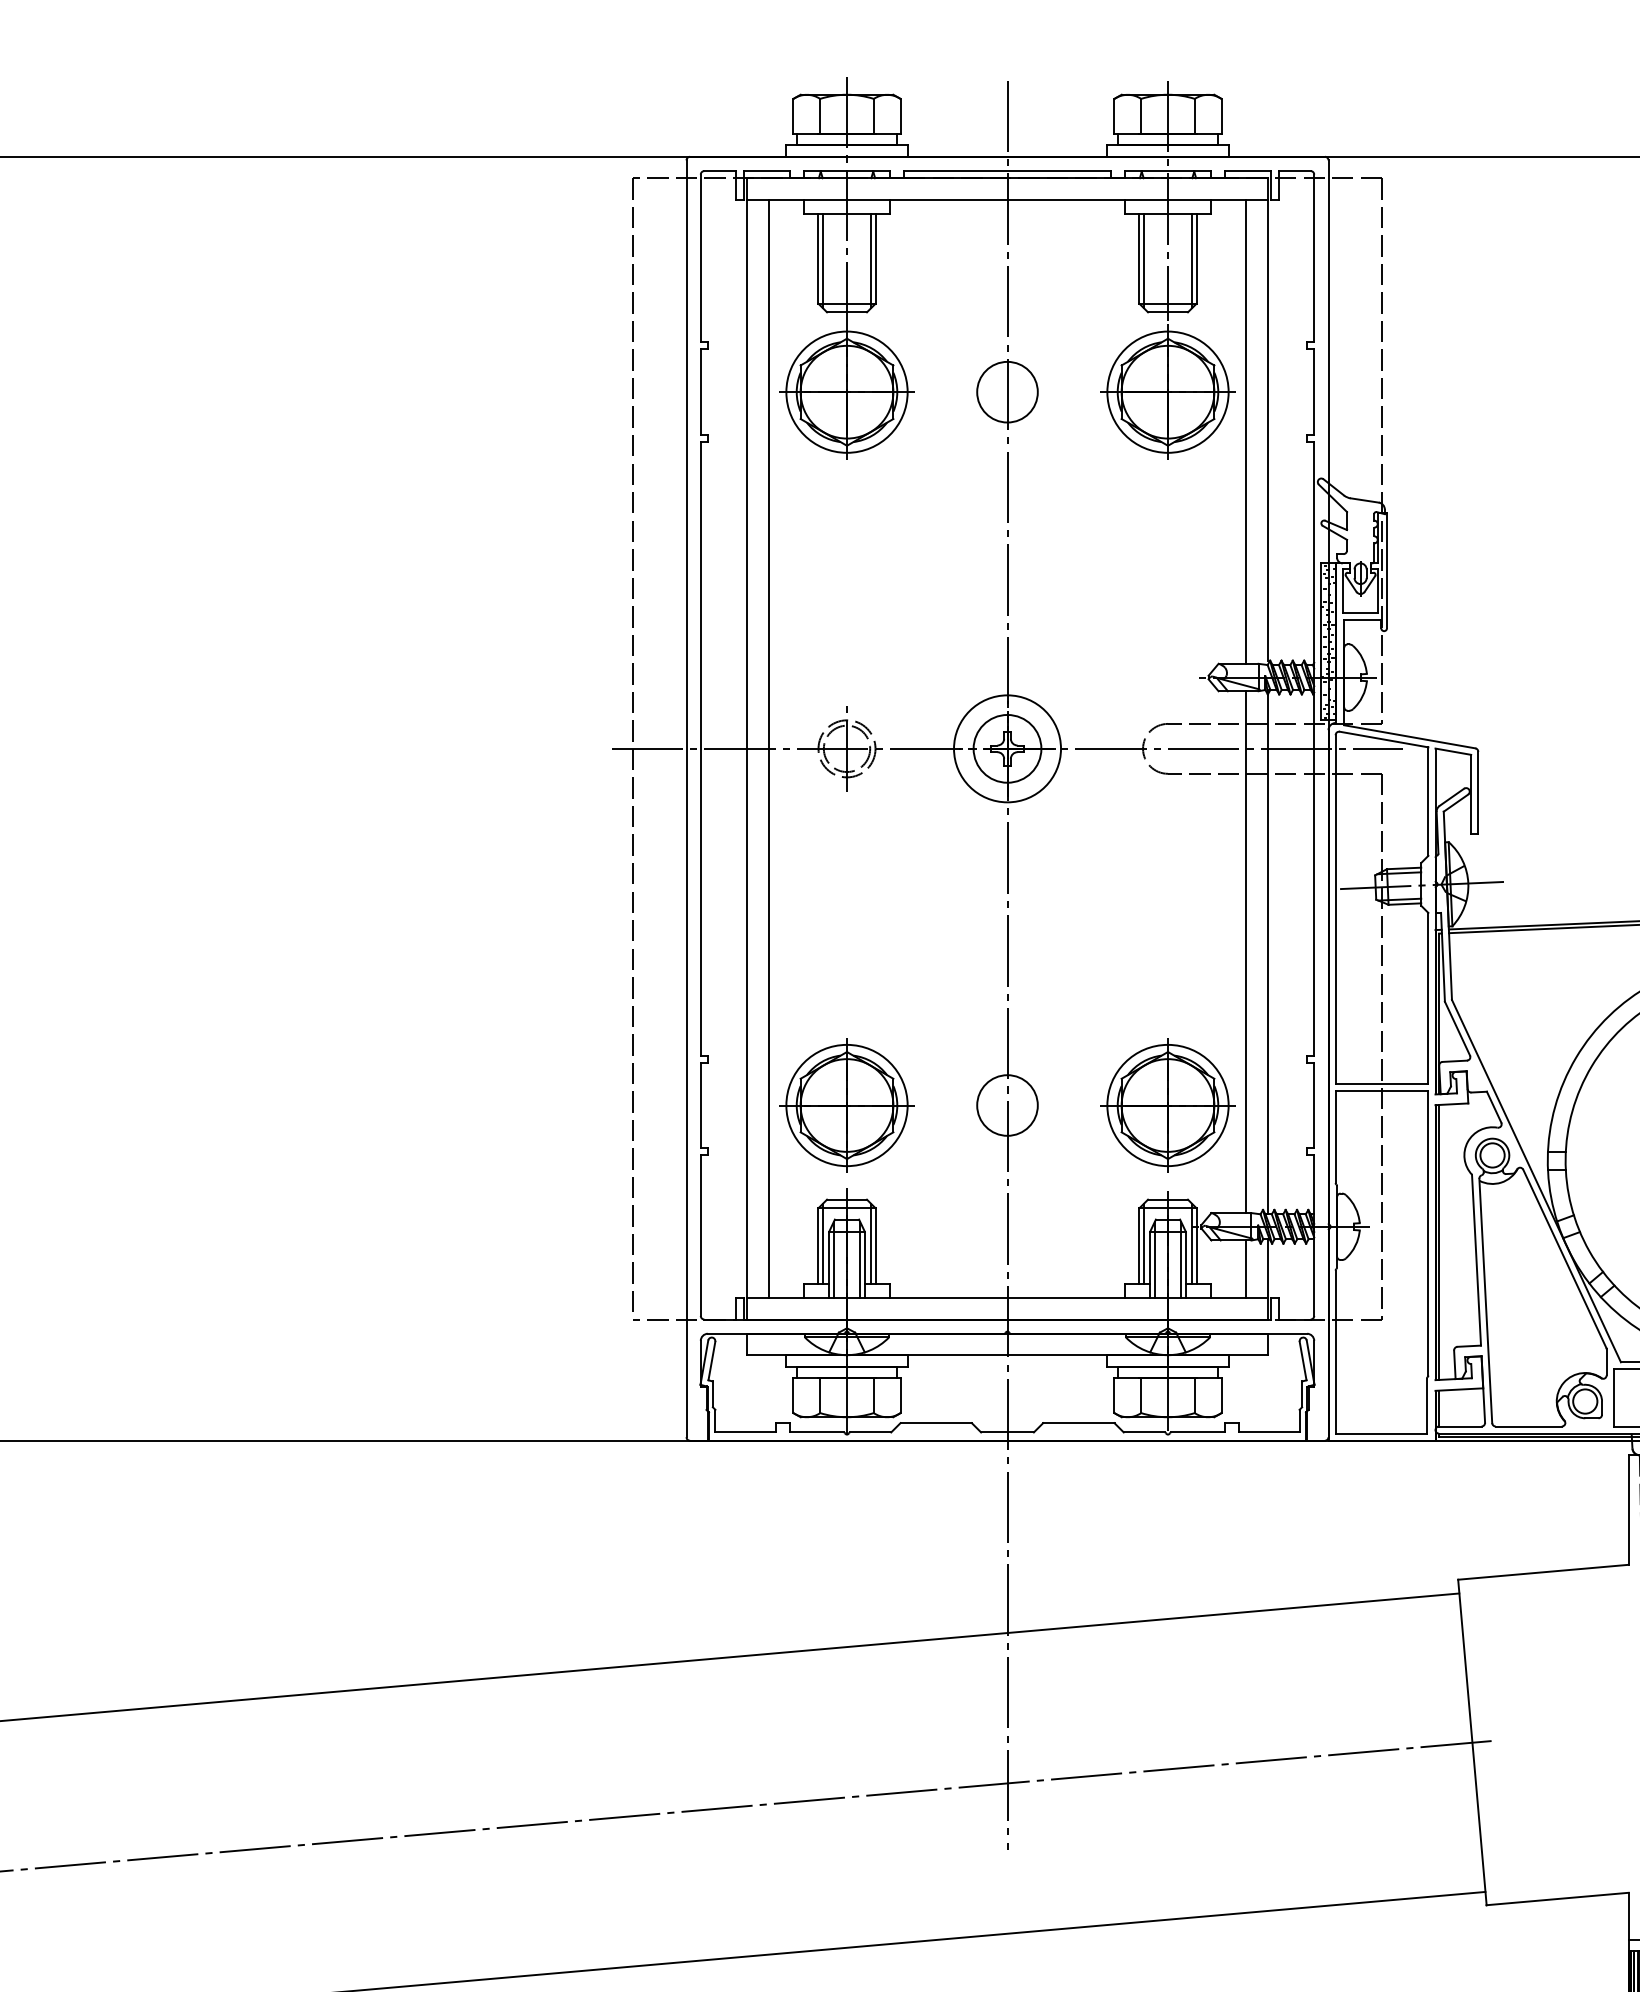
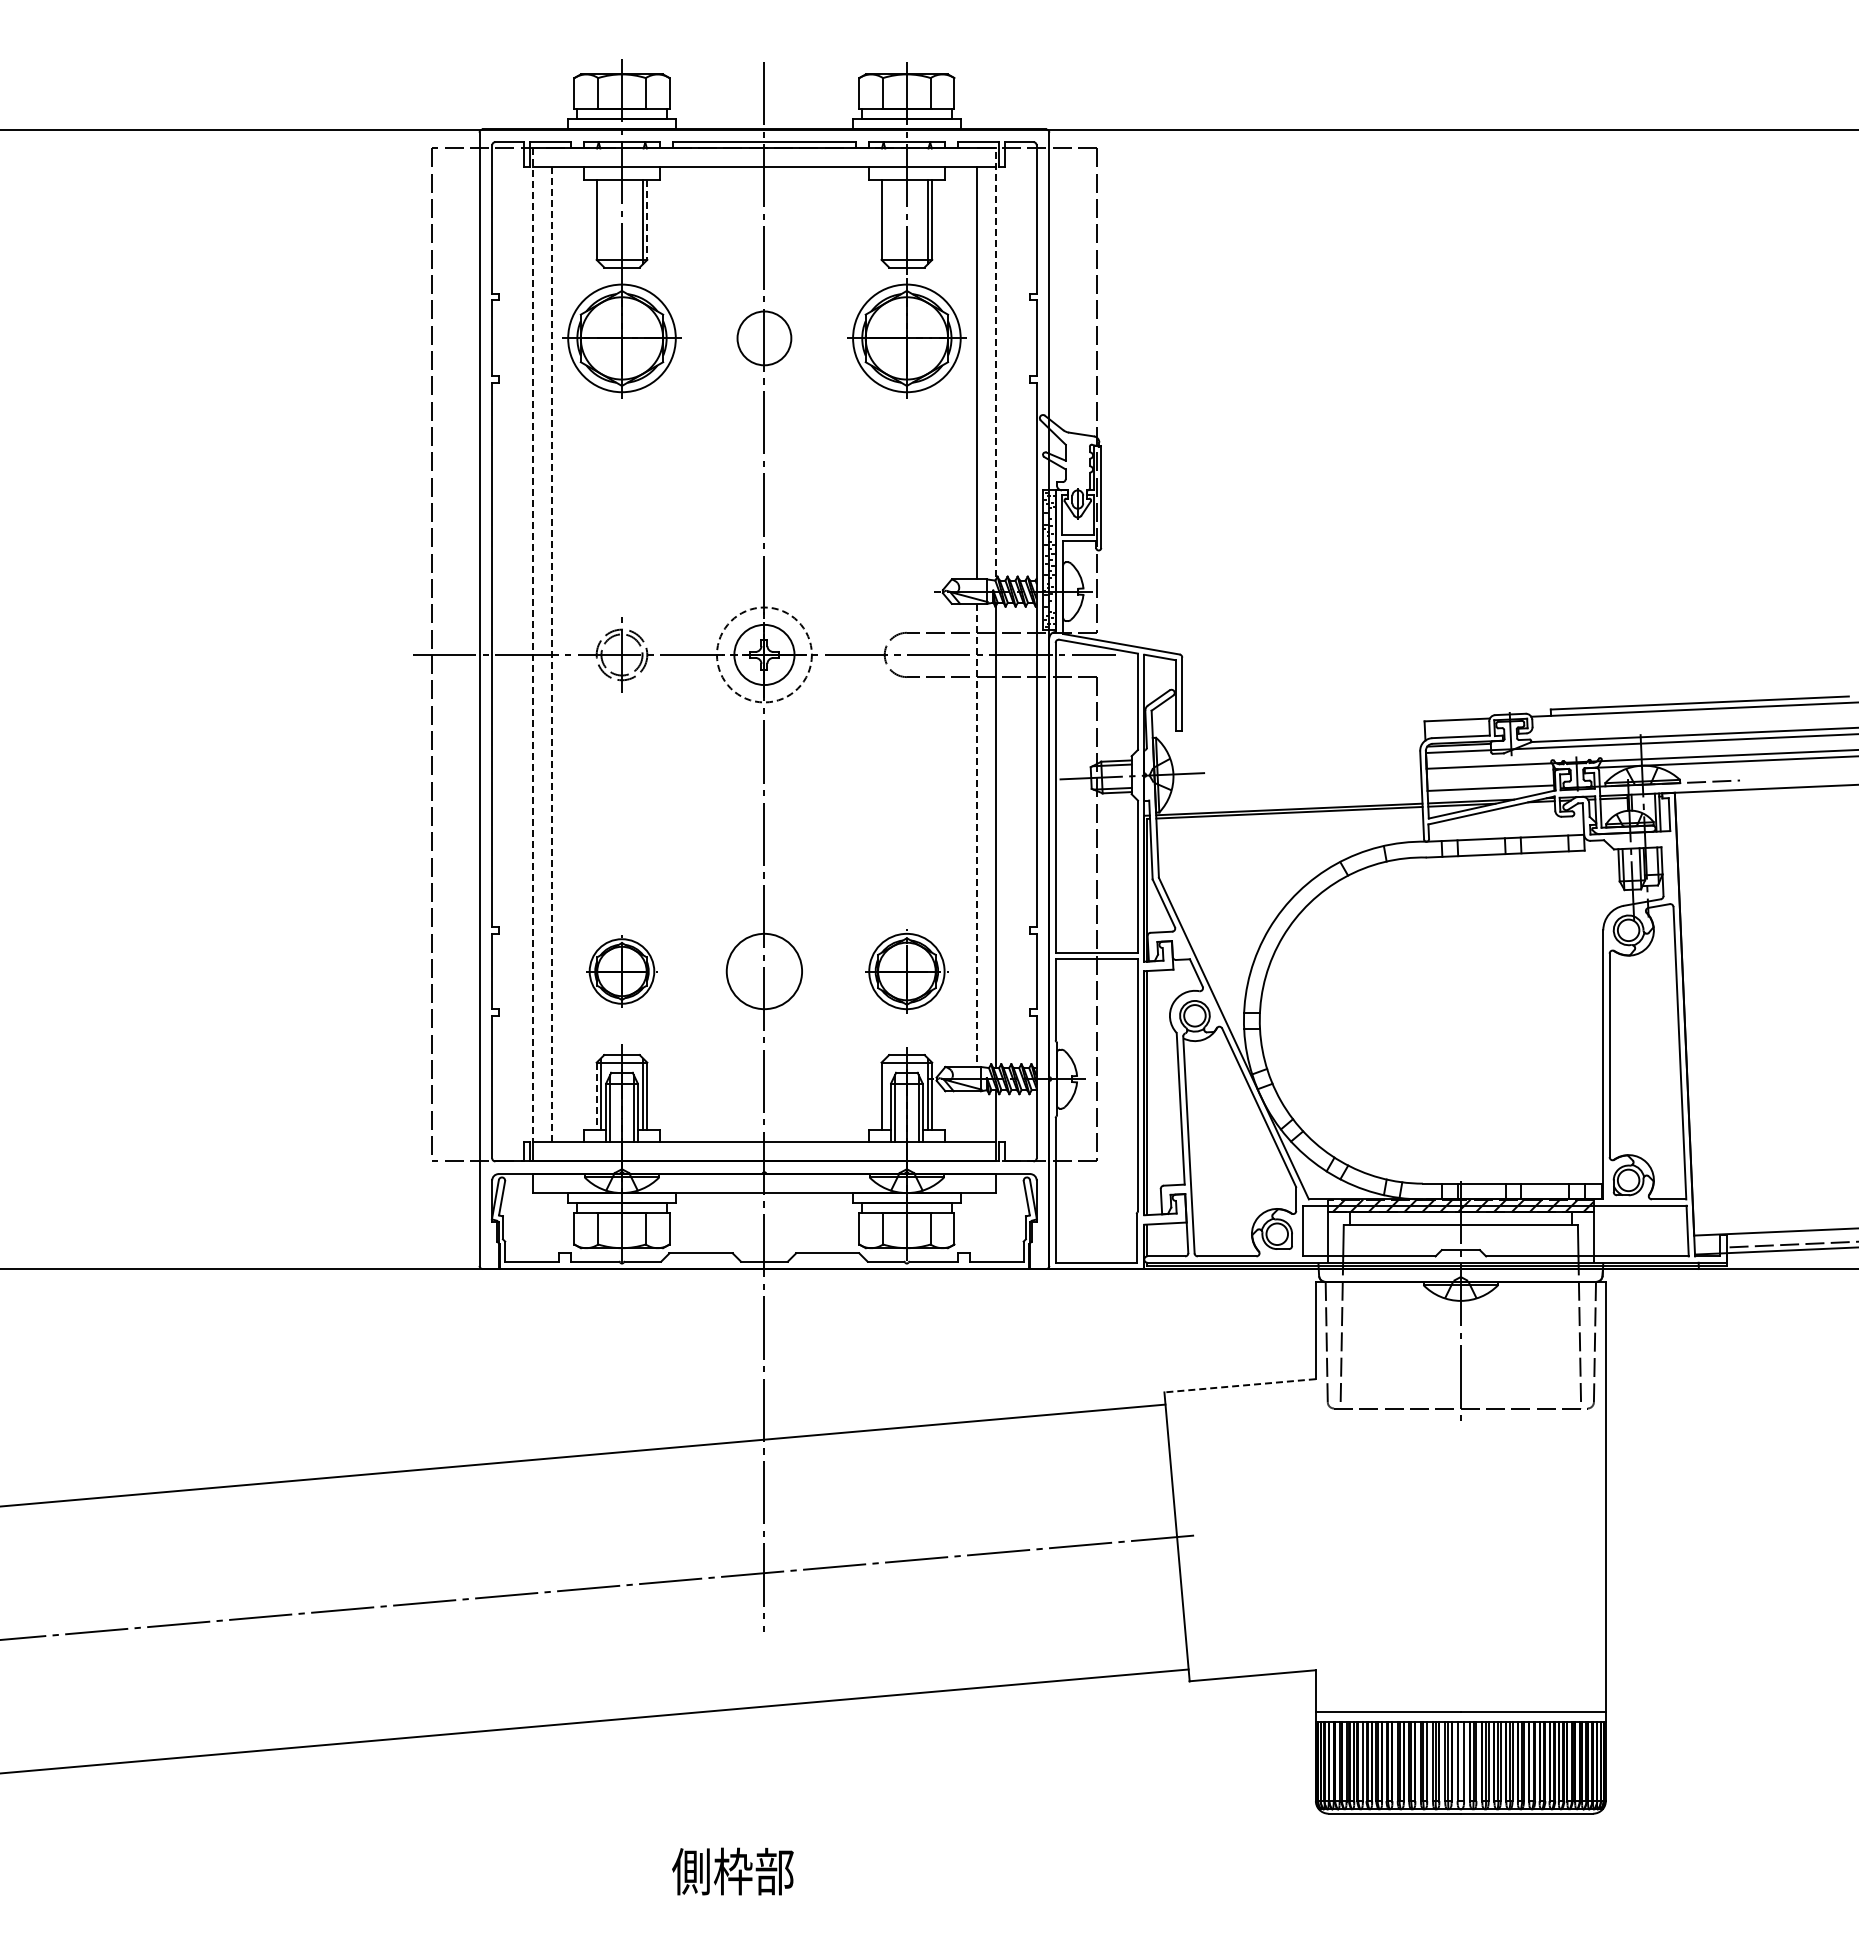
line: (875, 259) -> (647, 220), solid -> dashed
line: (822, 261) -> (600, 222), removed
line: (1143, 261) -> (885, 222), removed
line: (1267, 419) -> (995, 362), solid -> dashed
line: (747, 738) -> (533, 645), solid -> dashed
circle: (1006, 748) -> (763, 654), solid -> dashed
line: (768, 749) -> (552, 655), solid -> dashed
line: (1246, 952) -> (976, 835), solid -> dashed
part: (846, 1105) -> (621, 971), size x0.6
circle: (1007, 1105) -> (764, 971), size x1.4
part: (1167, 1105) -> (906, 971), size x0.7
line: (1143, 1242) -> (885, 1093), removed
line: (818, 1246) -> (596, 1096), solid -> dashed
line: (1246, 1268) -> (976, 1116), removed
line: (1543, 1571) -> (1240, 1385), solid -> dashed

